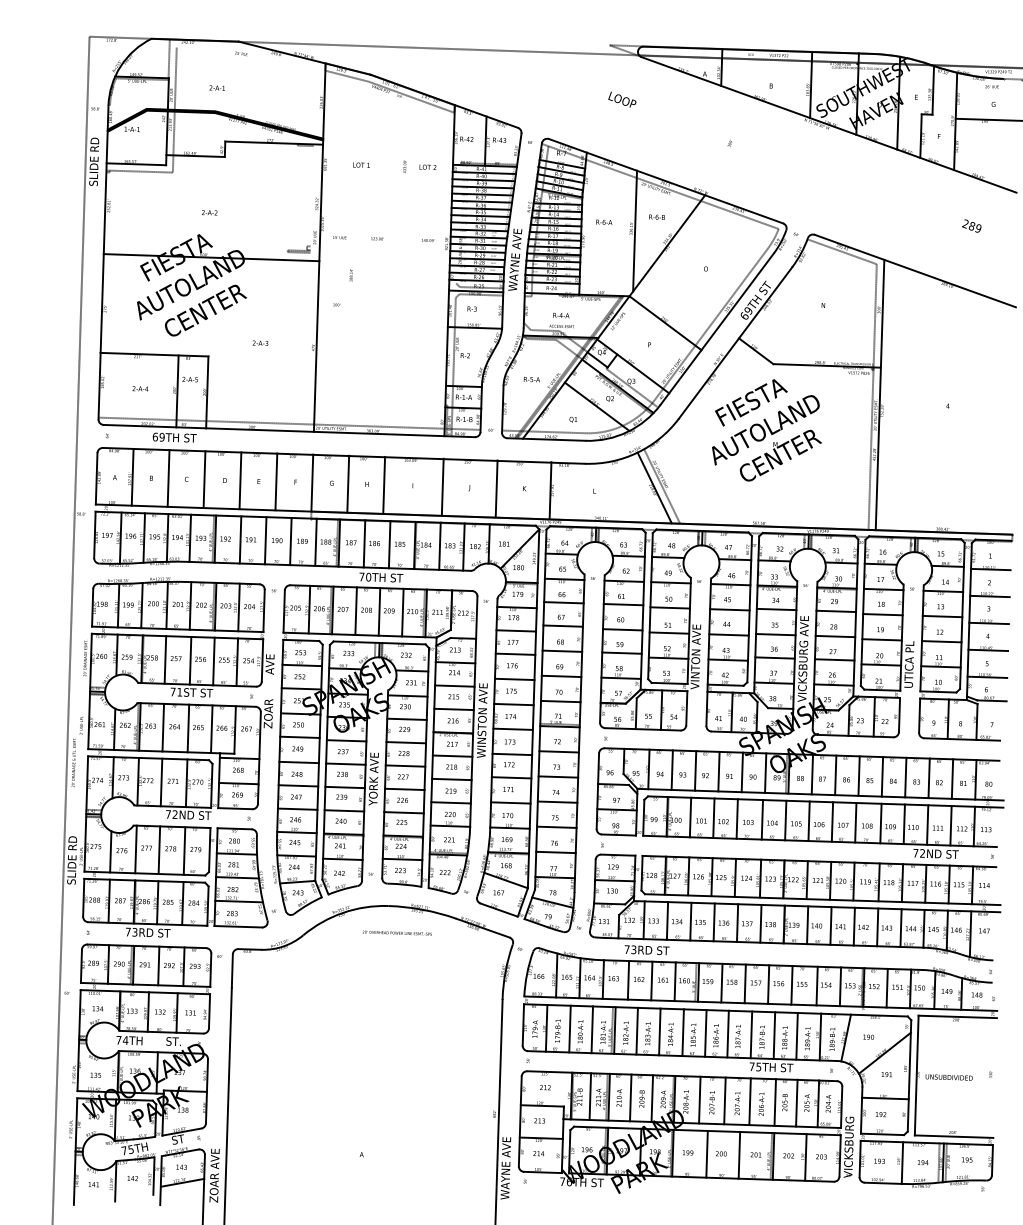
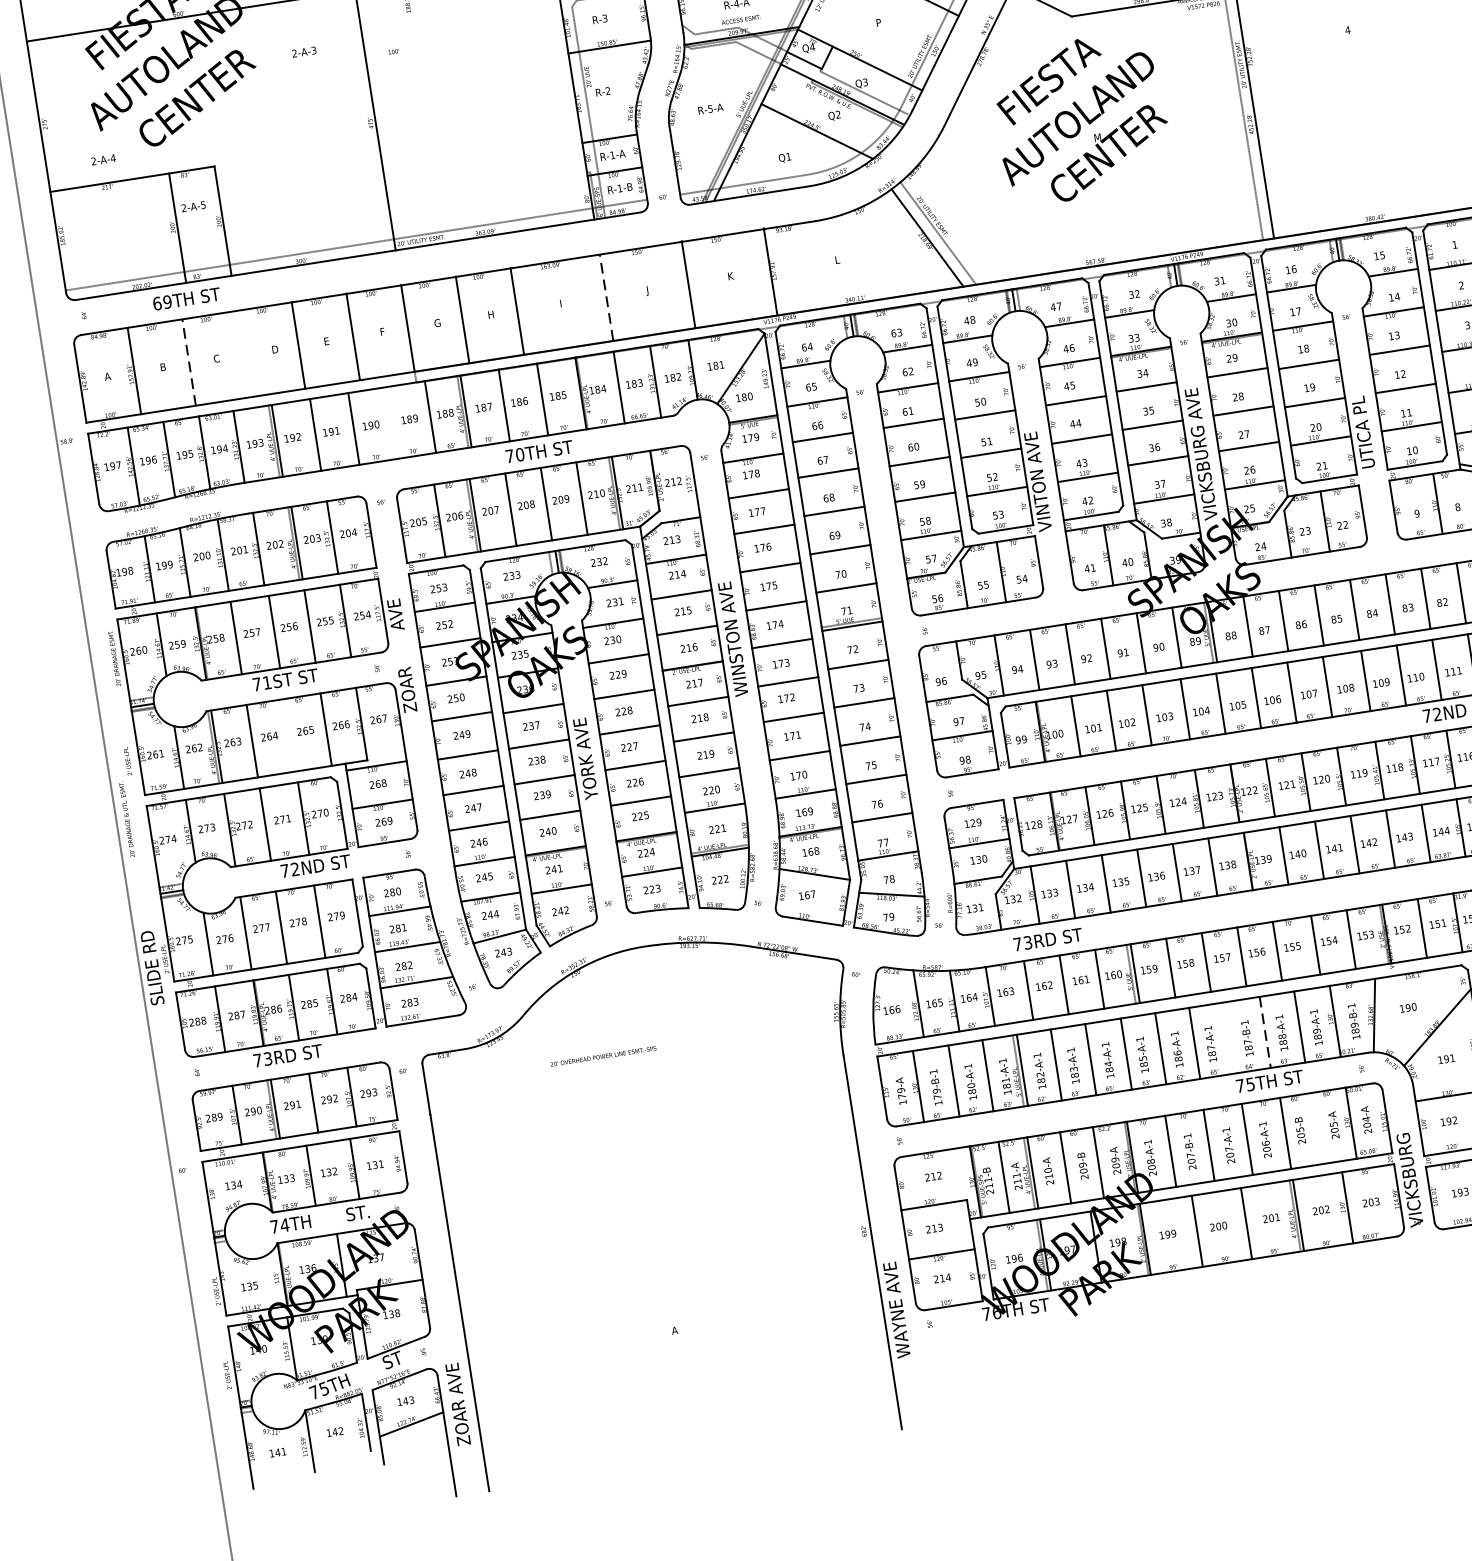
text: (260, 342) -> (304, 50), moved
text: (140, 388) -> (103, 159), moved
line: (168, 477) -> (188, 361), solid -> dashed
line: (204, 479) -> (243, 353), removed
line: (442, 486) -> (605, 296), solid -> dashed
line: (290, 541) -> (391, 423), removed
line: (188, 728) -> (290, 735), removed
text: (396, 932) -> (602, 1055), moved
line: (751, 1034) -> (1230, 1037), removed
line: (774, 1036) -> (1265, 1033), solid -> dashed
line: (796, 1102) -> (1317, 1127), removed

